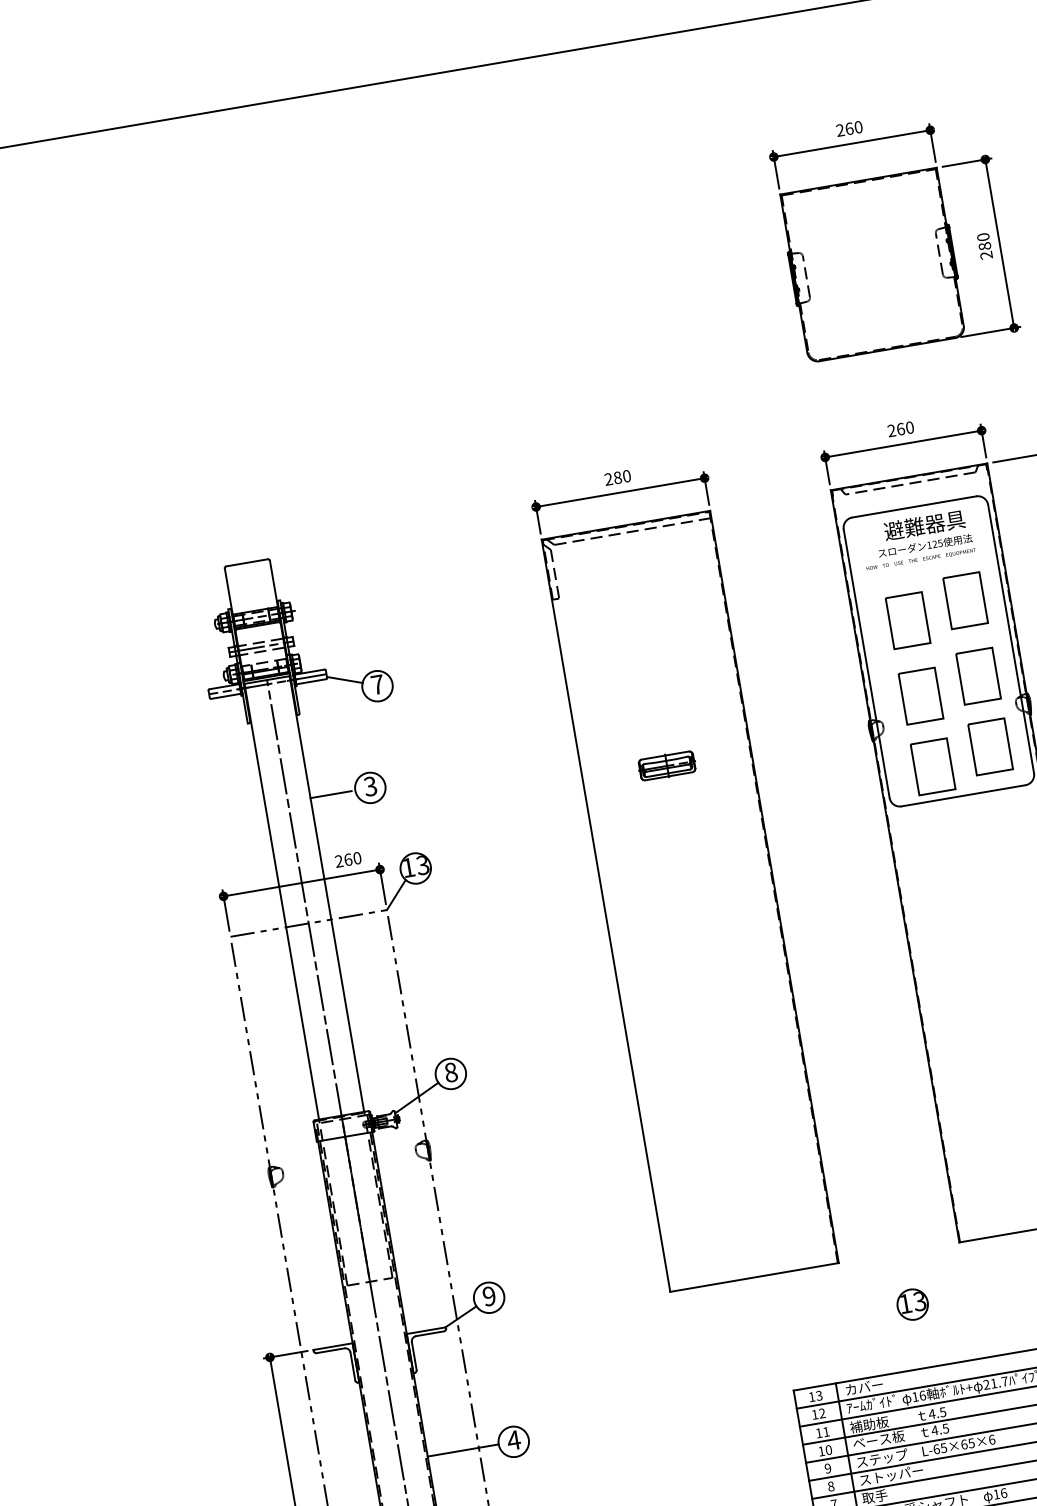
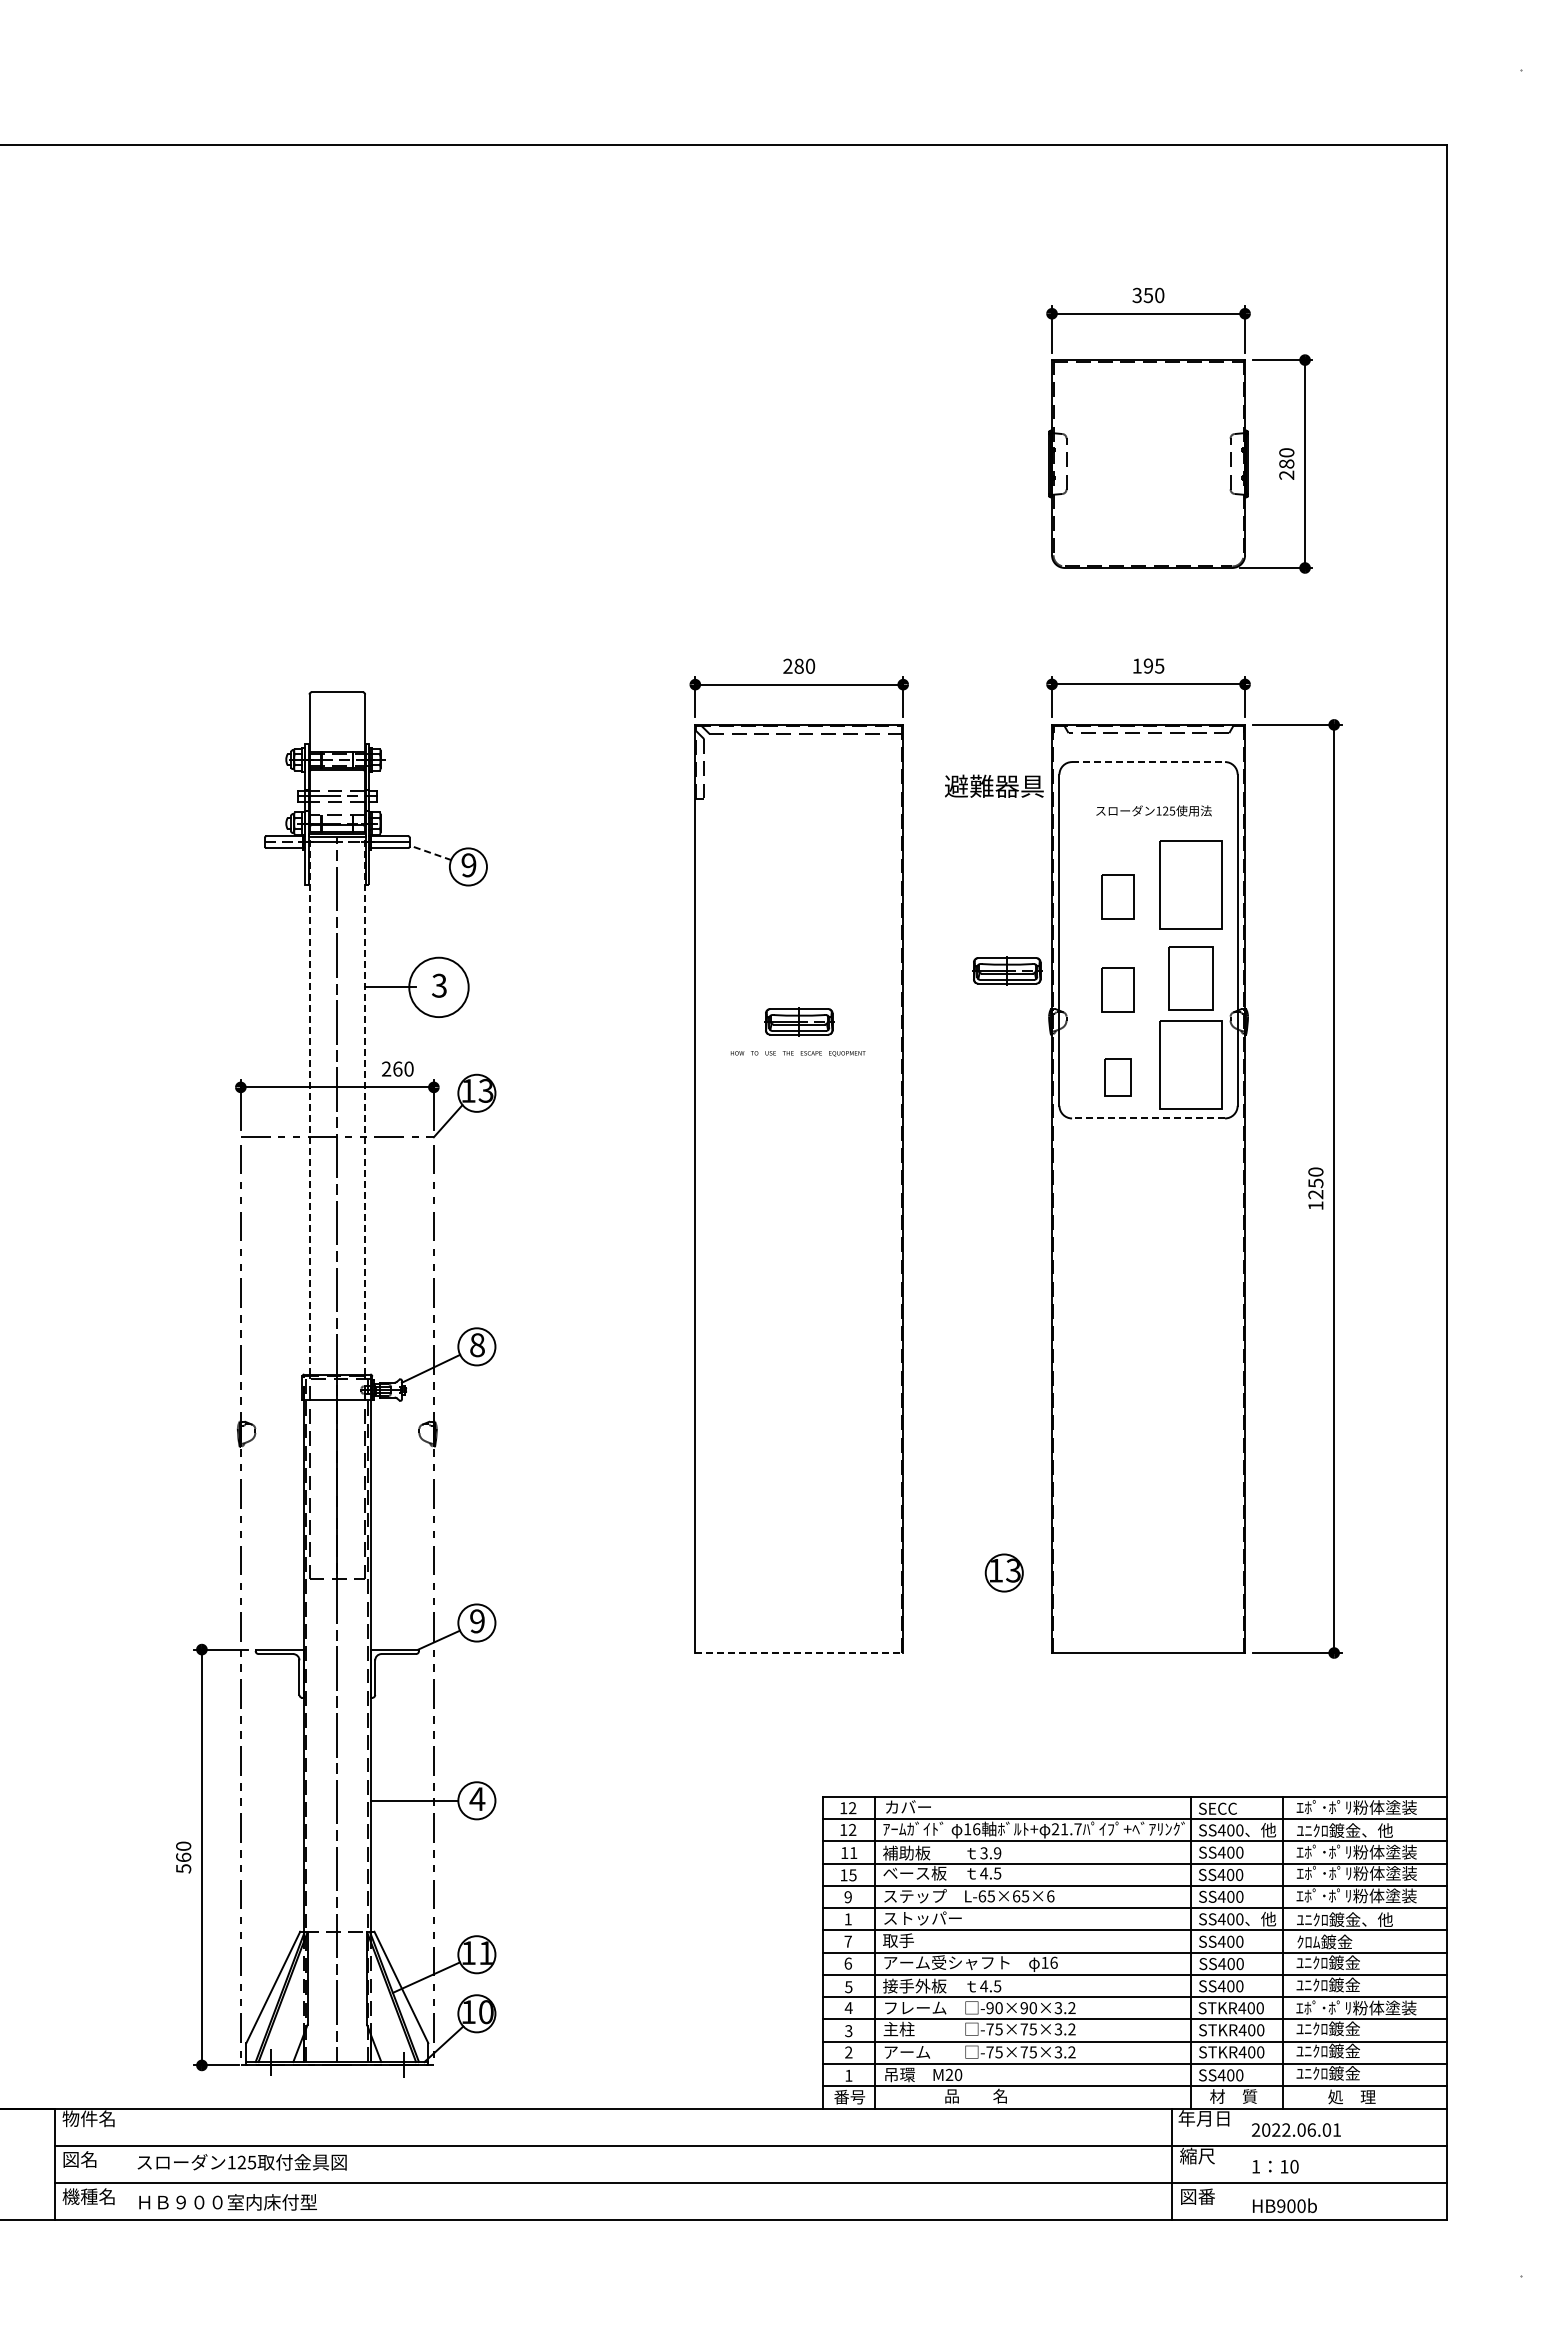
text: (844, 129) -> (1142, 295), 260 -> 350
text: (900, 428) -> (1148, 665), 260 -> 195
line: (915, 507) -> (1149, 762), solid -> dashed
text: (924, 524) -> (994, 785), moved
text: (920, 559) -> (797, 1053), moved
part: (965, 600) -> (1190, 884), size x1.4
part: (907, 621) -> (1117, 897), size x0.7
line: (344, 679) -> (430, 852), solid -> dashed
text: (377, 685) -> (468, 865), 7 -> 9
part: (828, 695) -> (1007, 970), added
part: (920, 696) -> (1117, 990), size x0.7
part: (990, 747) -> (1190, 1065), size x1.4
part: (932, 766) -> (1117, 1077), size x0.6
circle: (369, 788) -> (438, 987), size x1.6
line: (963, 795) -> (1148, 1118), solid -> dashed
line: (327, 893) -> (365, 1105), solid -> dashed
line: (281, 901) -> (309, 1105), solid -> dashed
line: (754, 1277) -> (799, 1653), solid -> dashed
part: (911, 1304) -> (1003, 1572), moved
text: (819, 1396) -> (852, 1808), 13 -> 12
text: (937, 1413) -> (990, 1853), 4.5 -> 3.9
text: (828, 1450) -> (852, 1875), 10 -> 15
text: (830, 1486) -> (847, 1919), 8 -> 1

